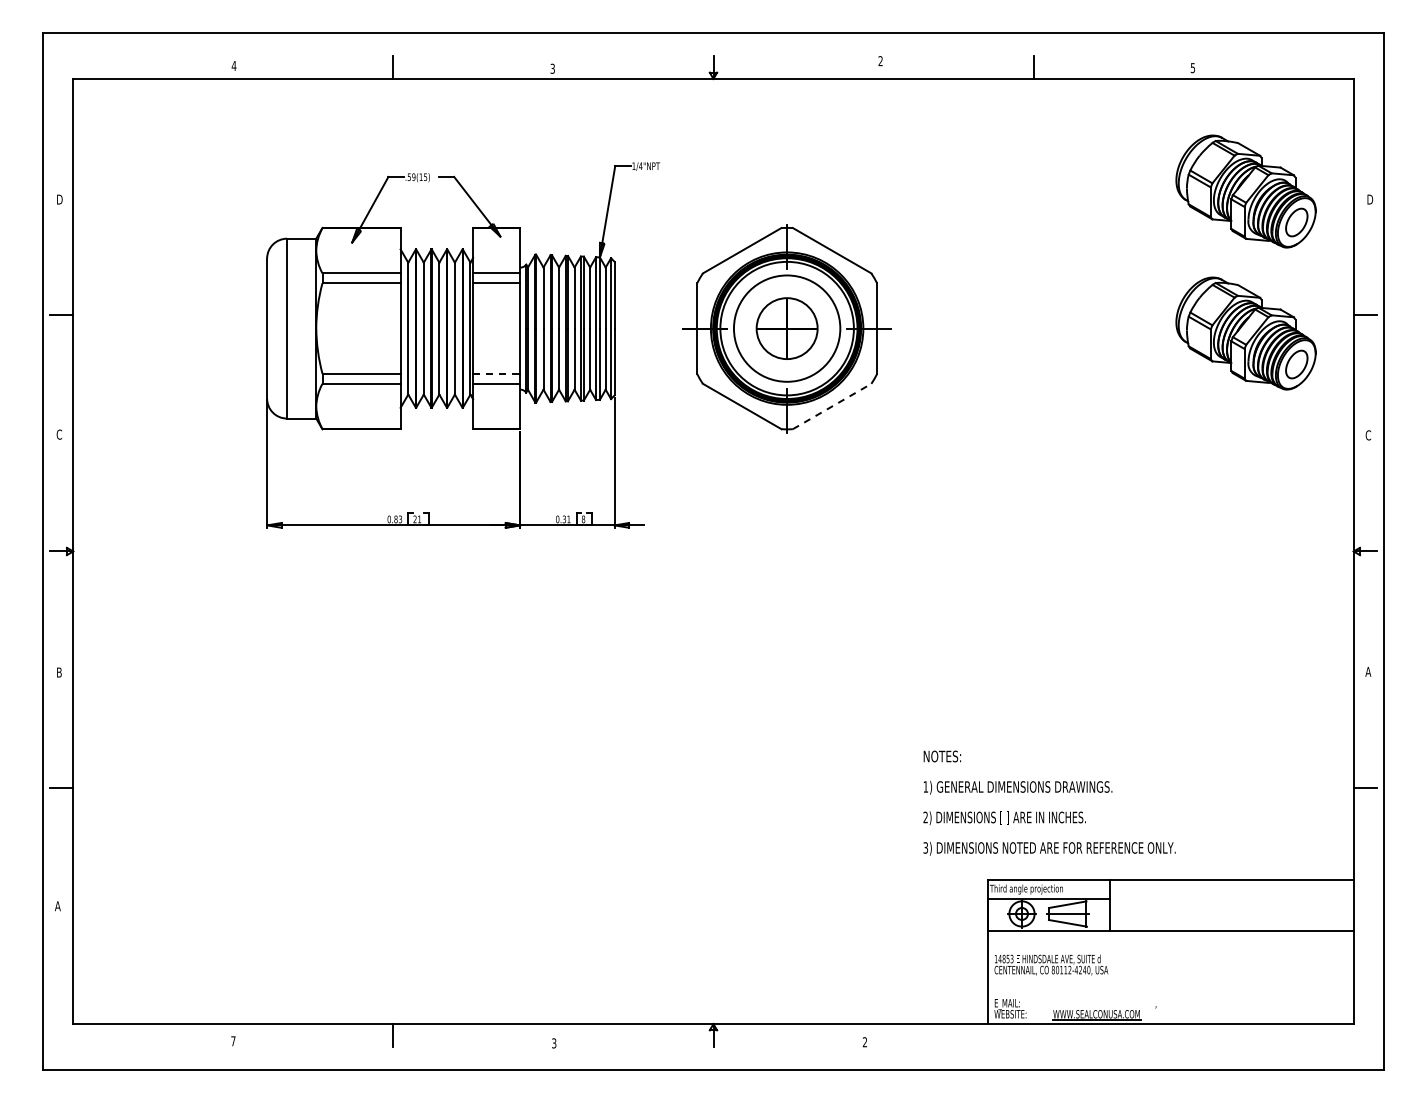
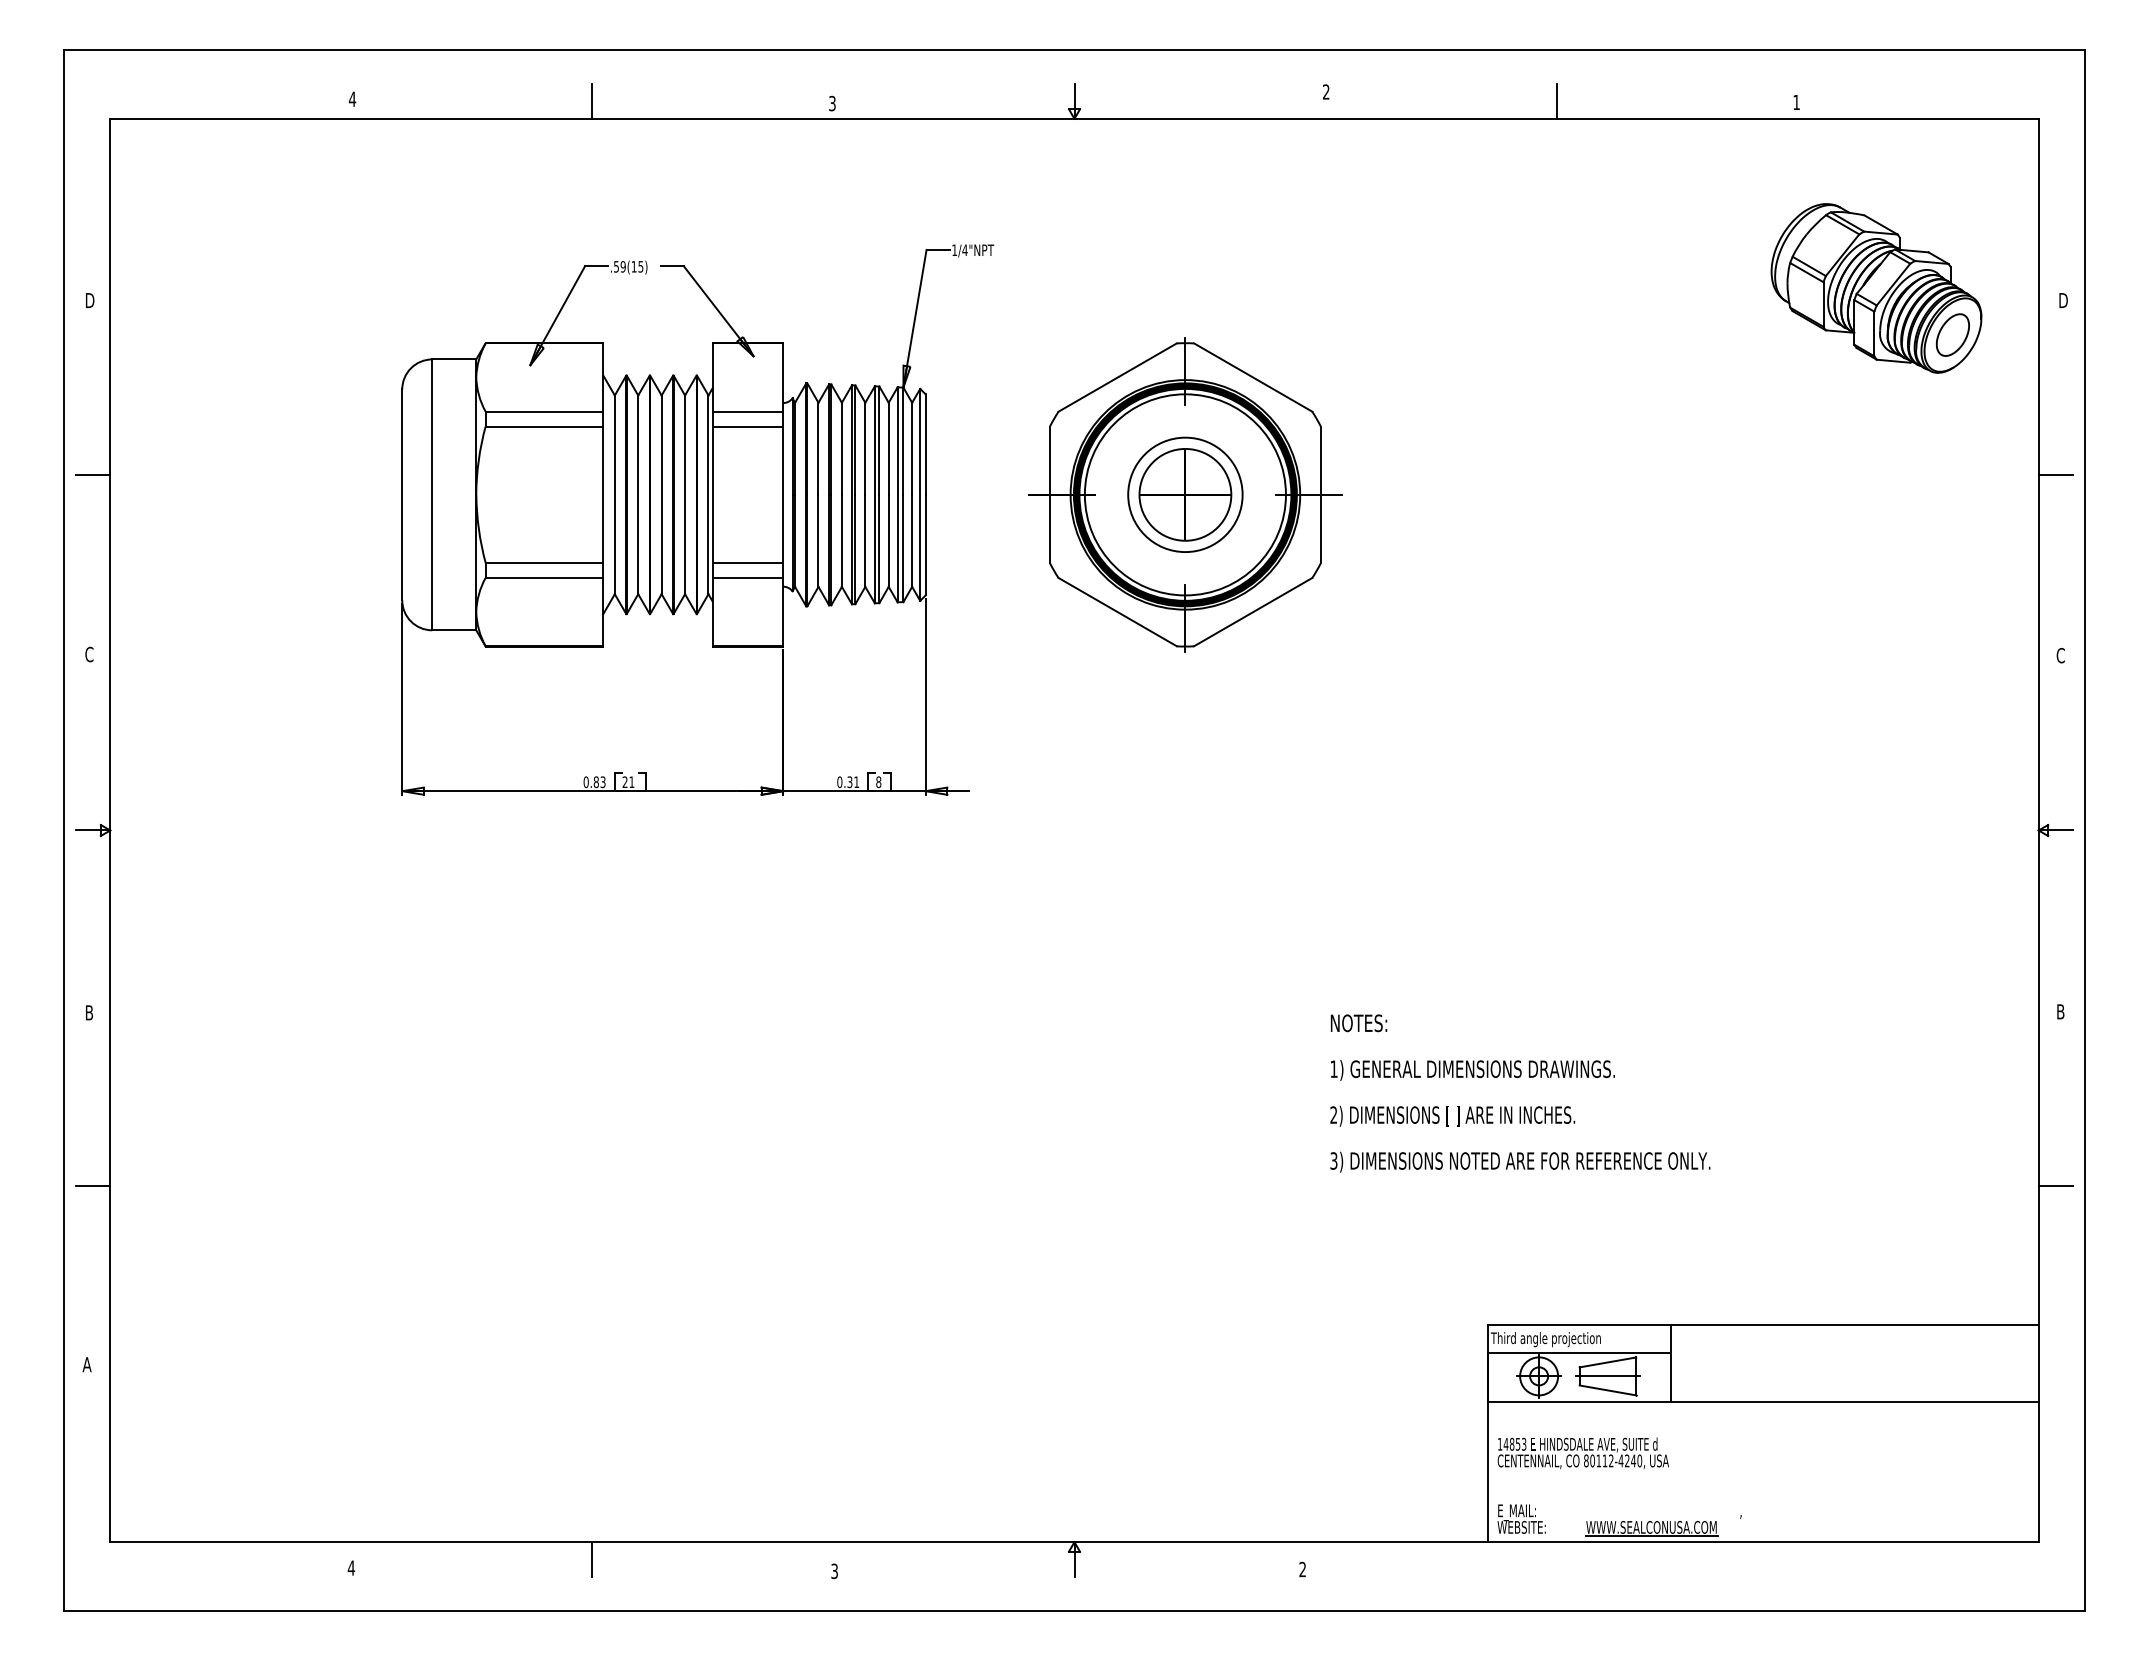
text: (1192, 68) -> (1795, 103), 5 -> 1
circle: (787, 328) -> (1185, 494), size x0.71
part: (1245, 333) -> (1875, 502), removed
line: (496, 374) -> (747, 563), dashed -> solid
line: (832, 406) -> (1253, 612), dashed -> solid
text: (1368, 671) -> (2060, 1011), A -> B
text: (1049, 802) -> (1520, 1092), moved
text: (233, 1041) -> (351, 1568), 7 -> 4

